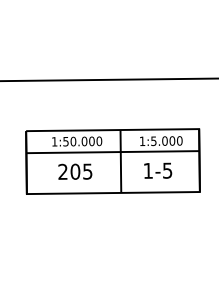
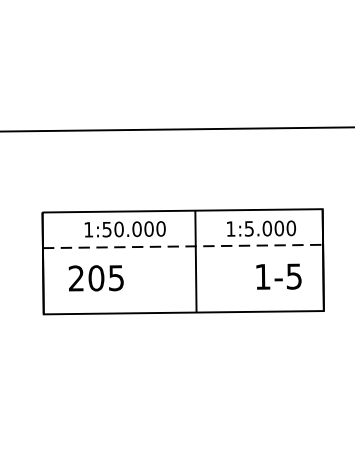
line: (112, 152) -> (182, 247), solid -> dashed
text: (158, 170) -> (279, 276), moved
text: (75, 171) -> (96, 277), moved

